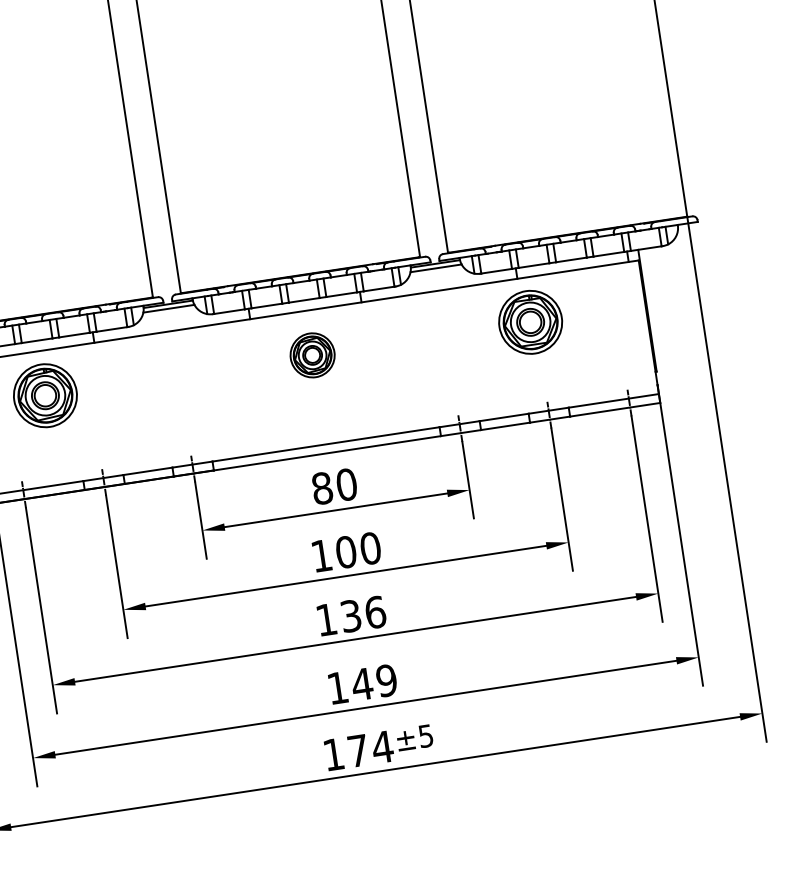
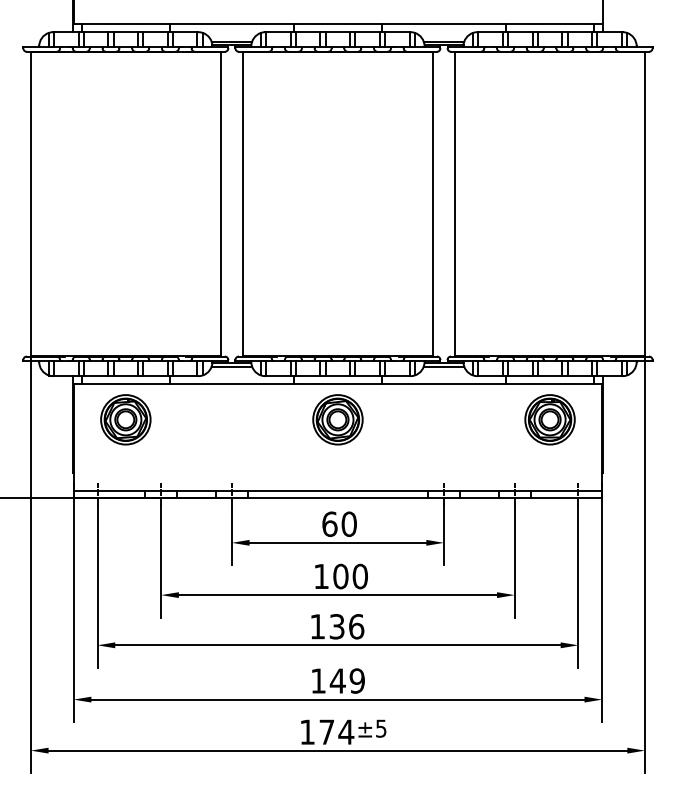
part: (529, 322) -> (549, 419), moved
part: (311, 355) -> (337, 419), size x1.43
text: (321, 487) -> (329, 523), 80 -> 60

